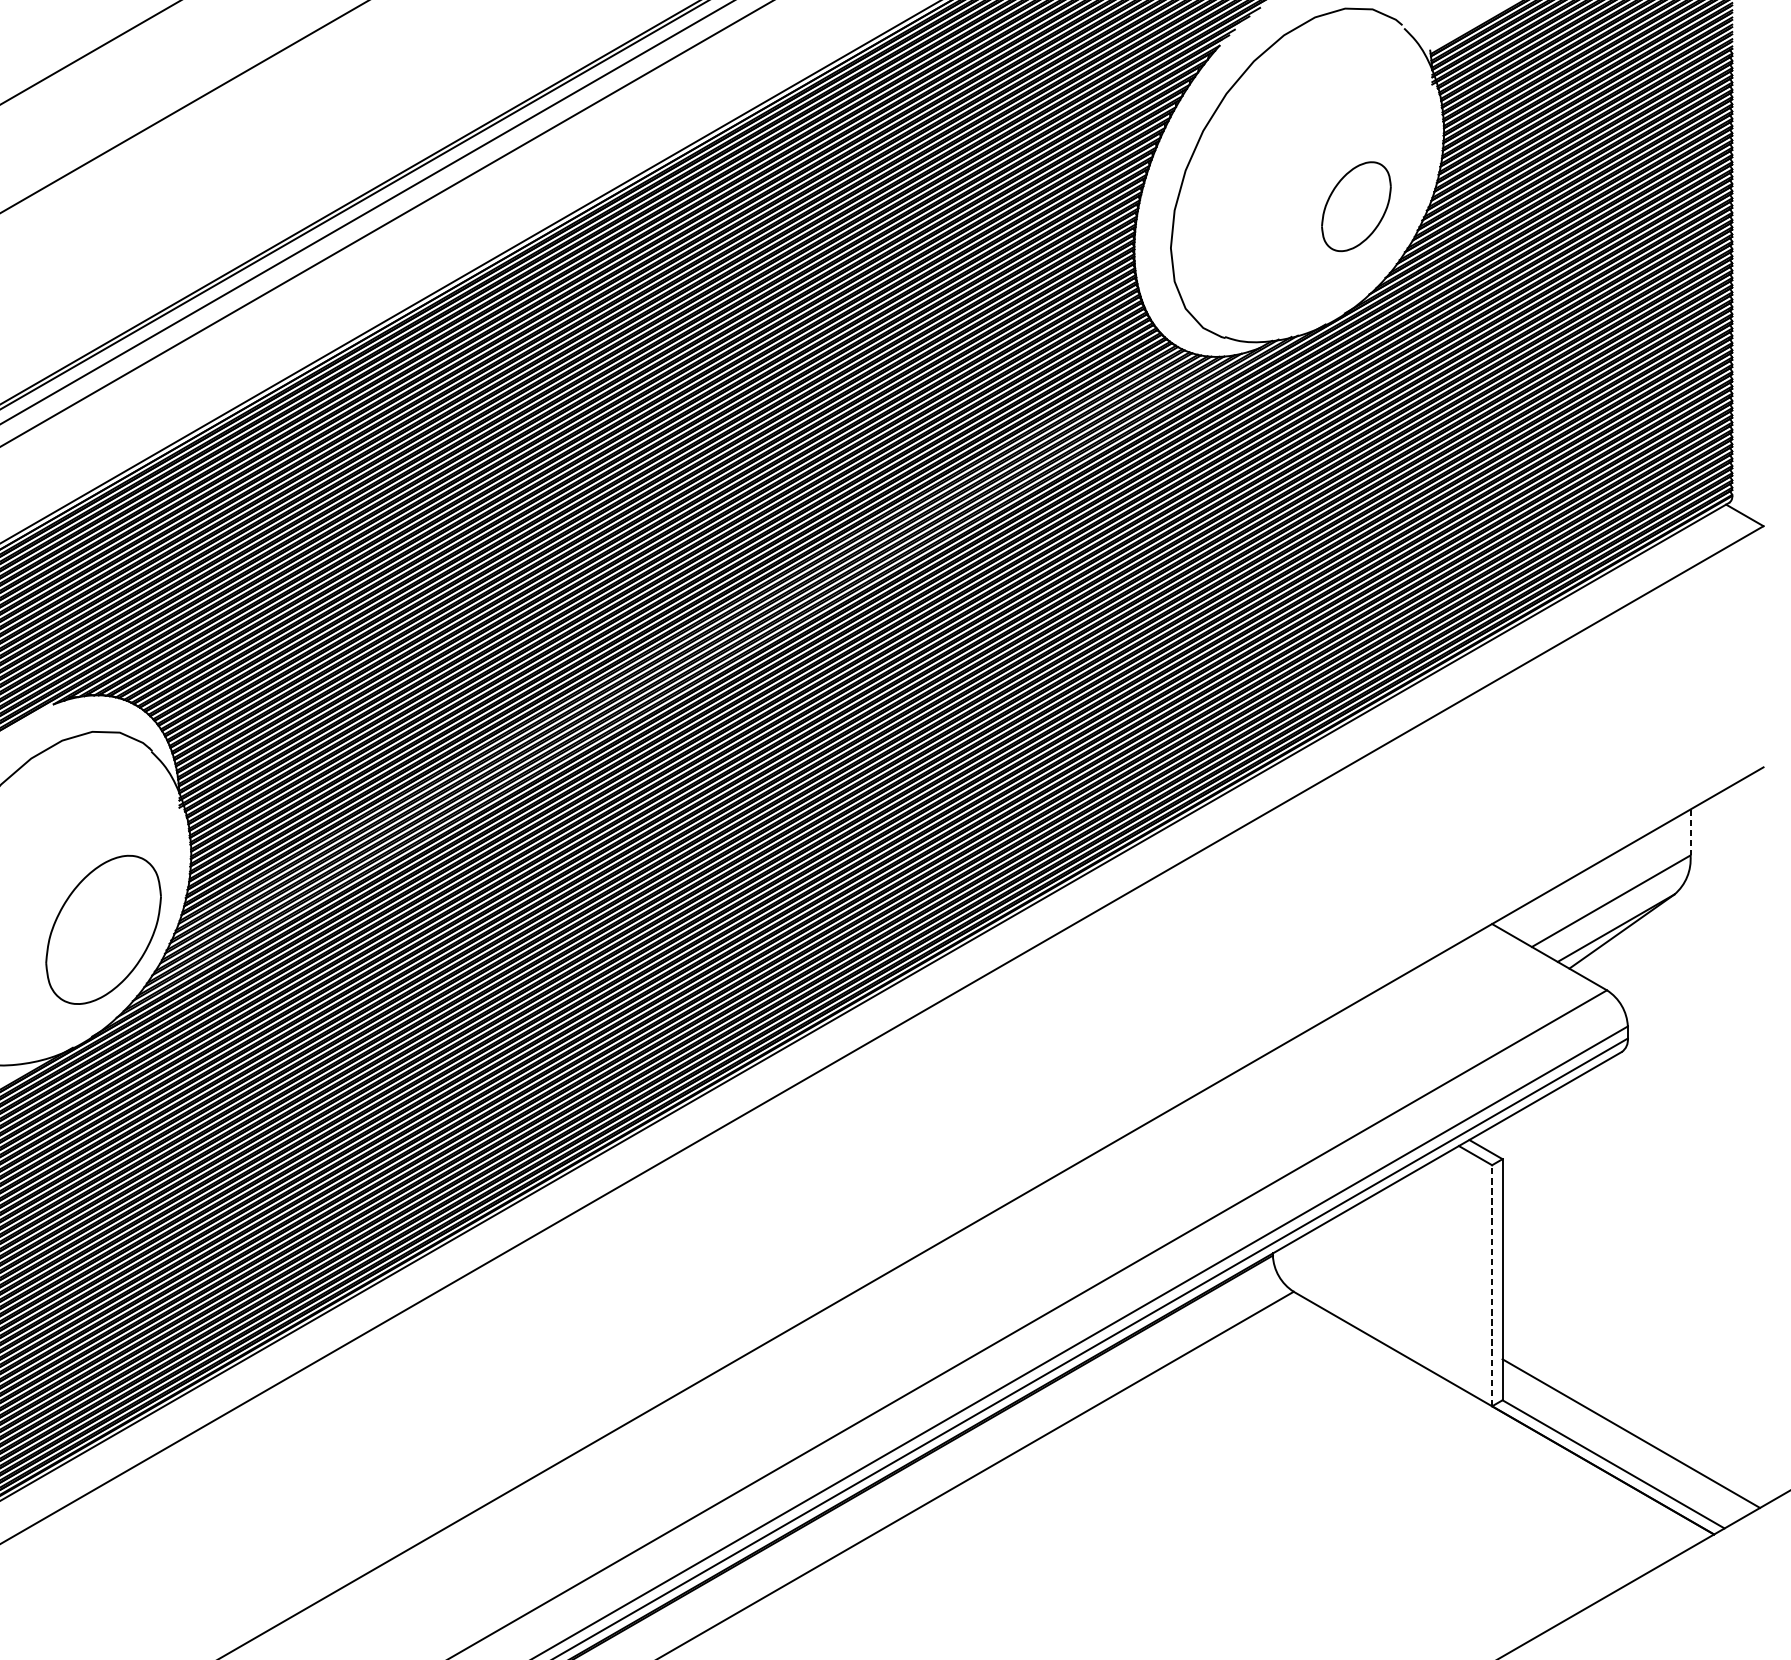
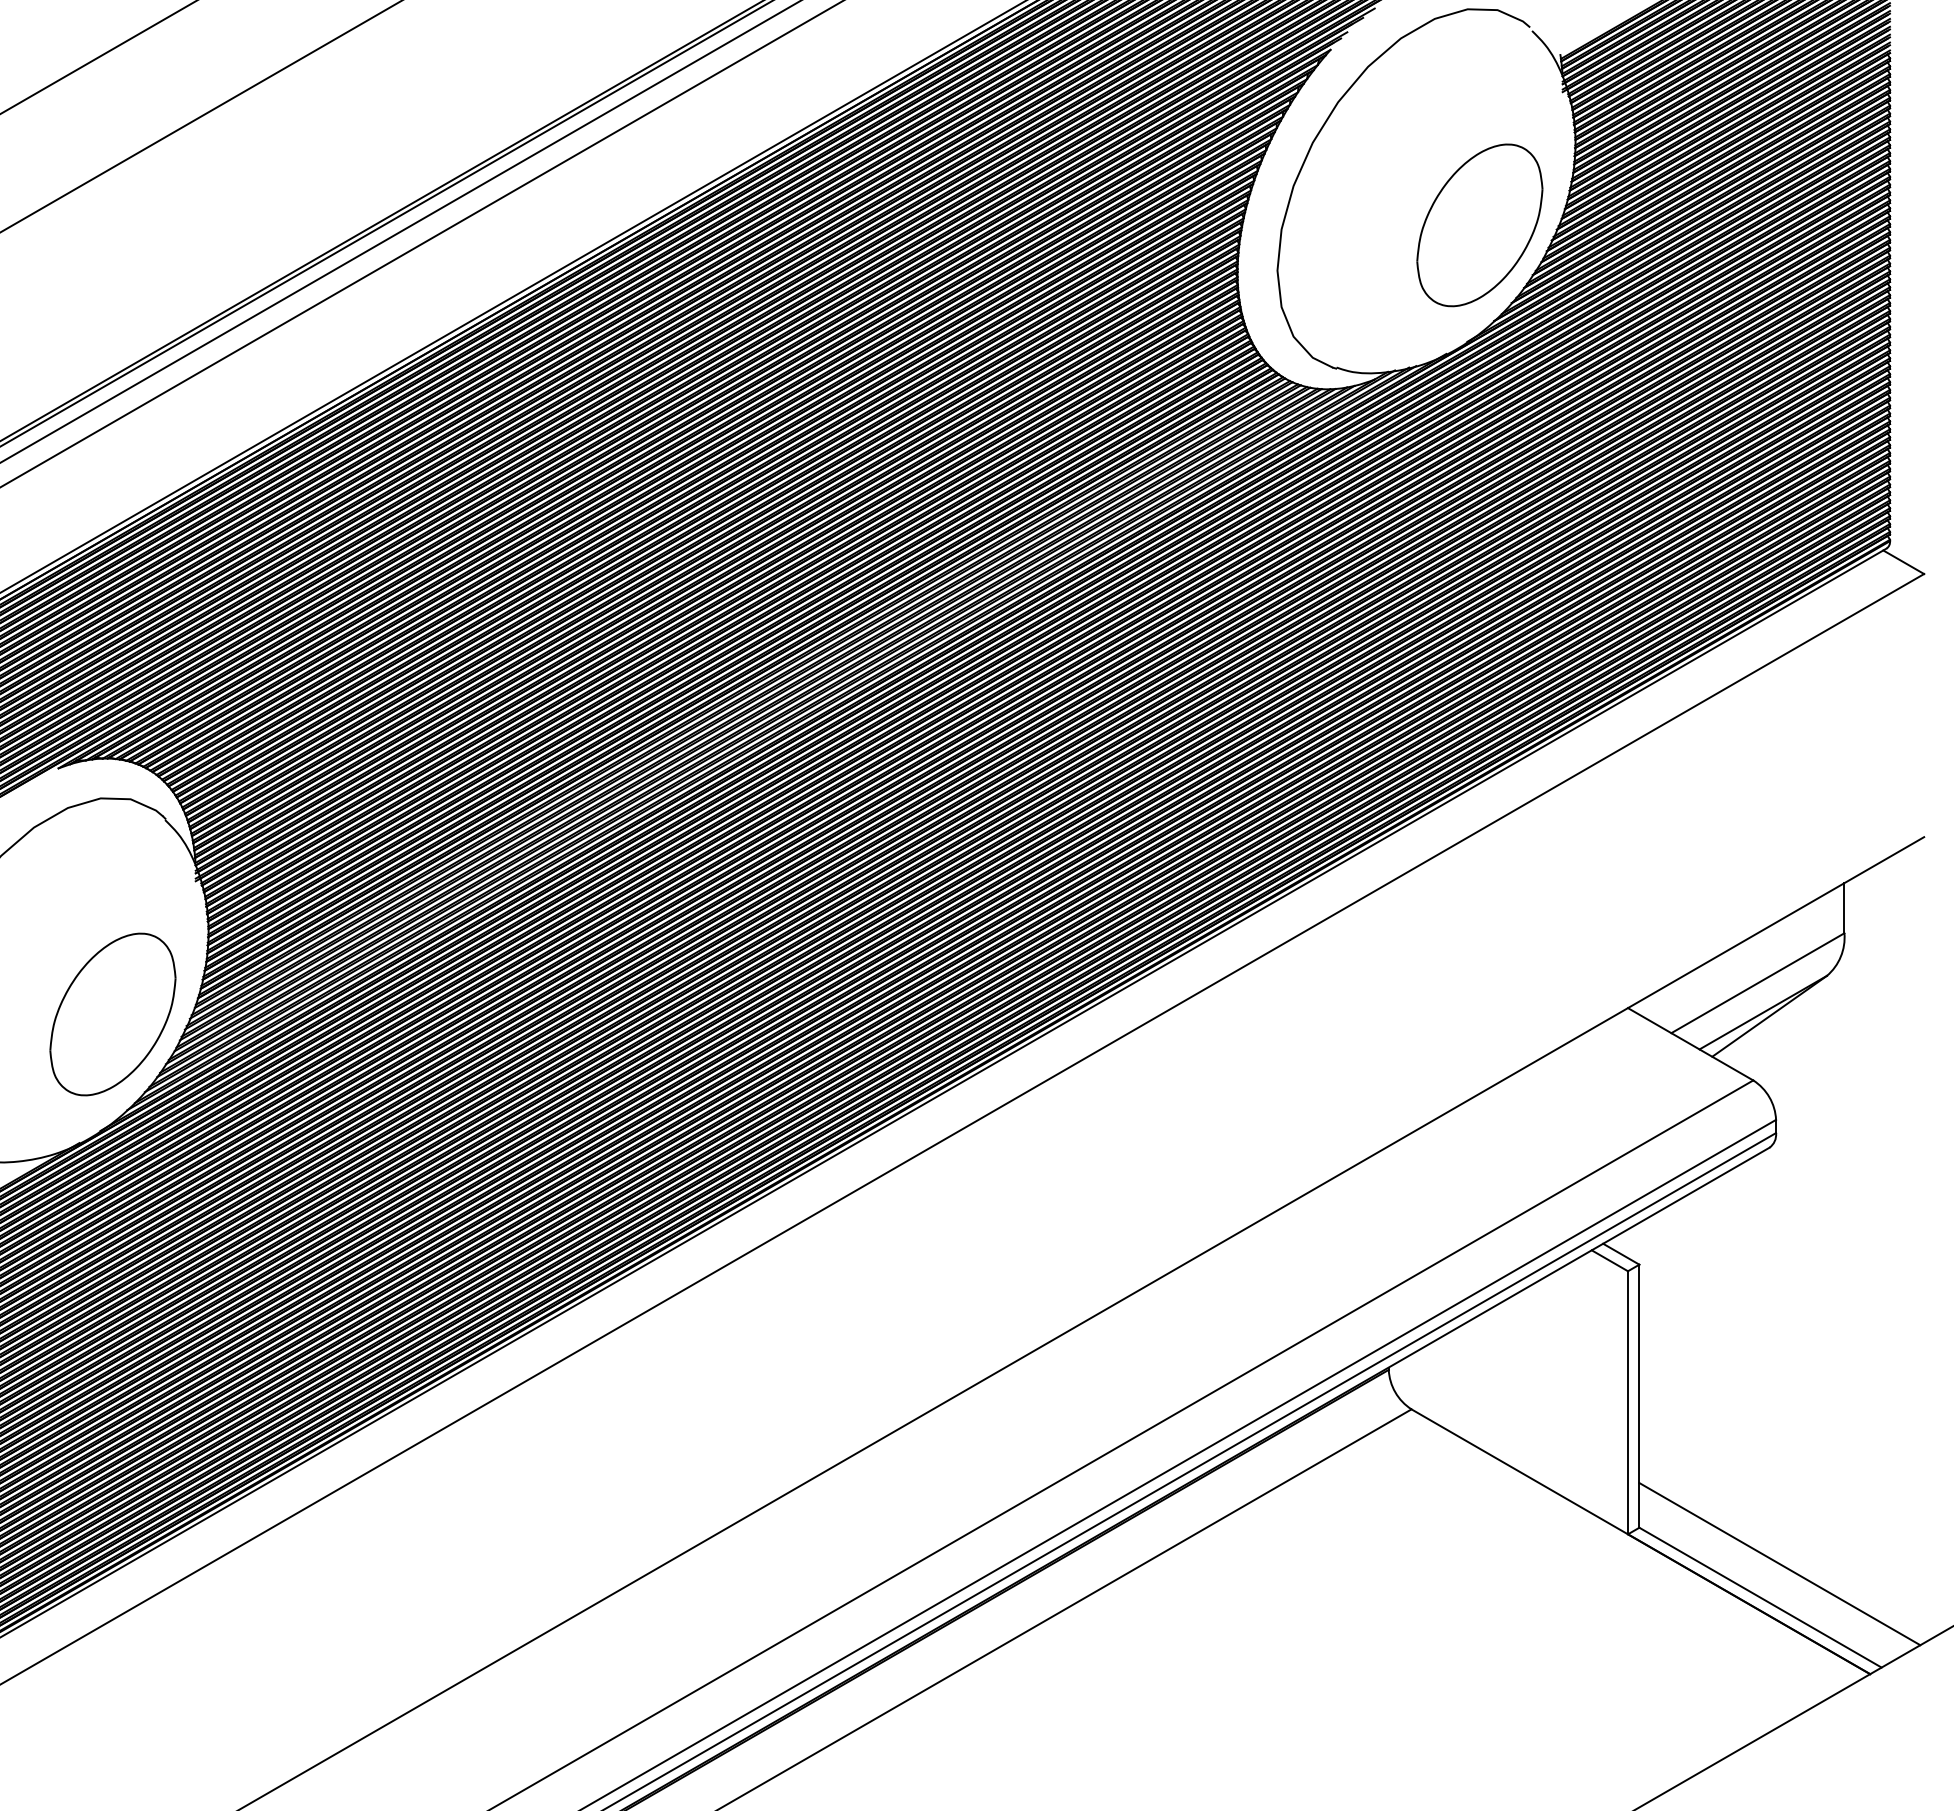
part: (1356, 206) -> (1479, 225), size x1.67
line: (1690, 832) -> (1844, 908), dashed -> solid
line: (1491, 1285) -> (1627, 1402), dashed -> solid

